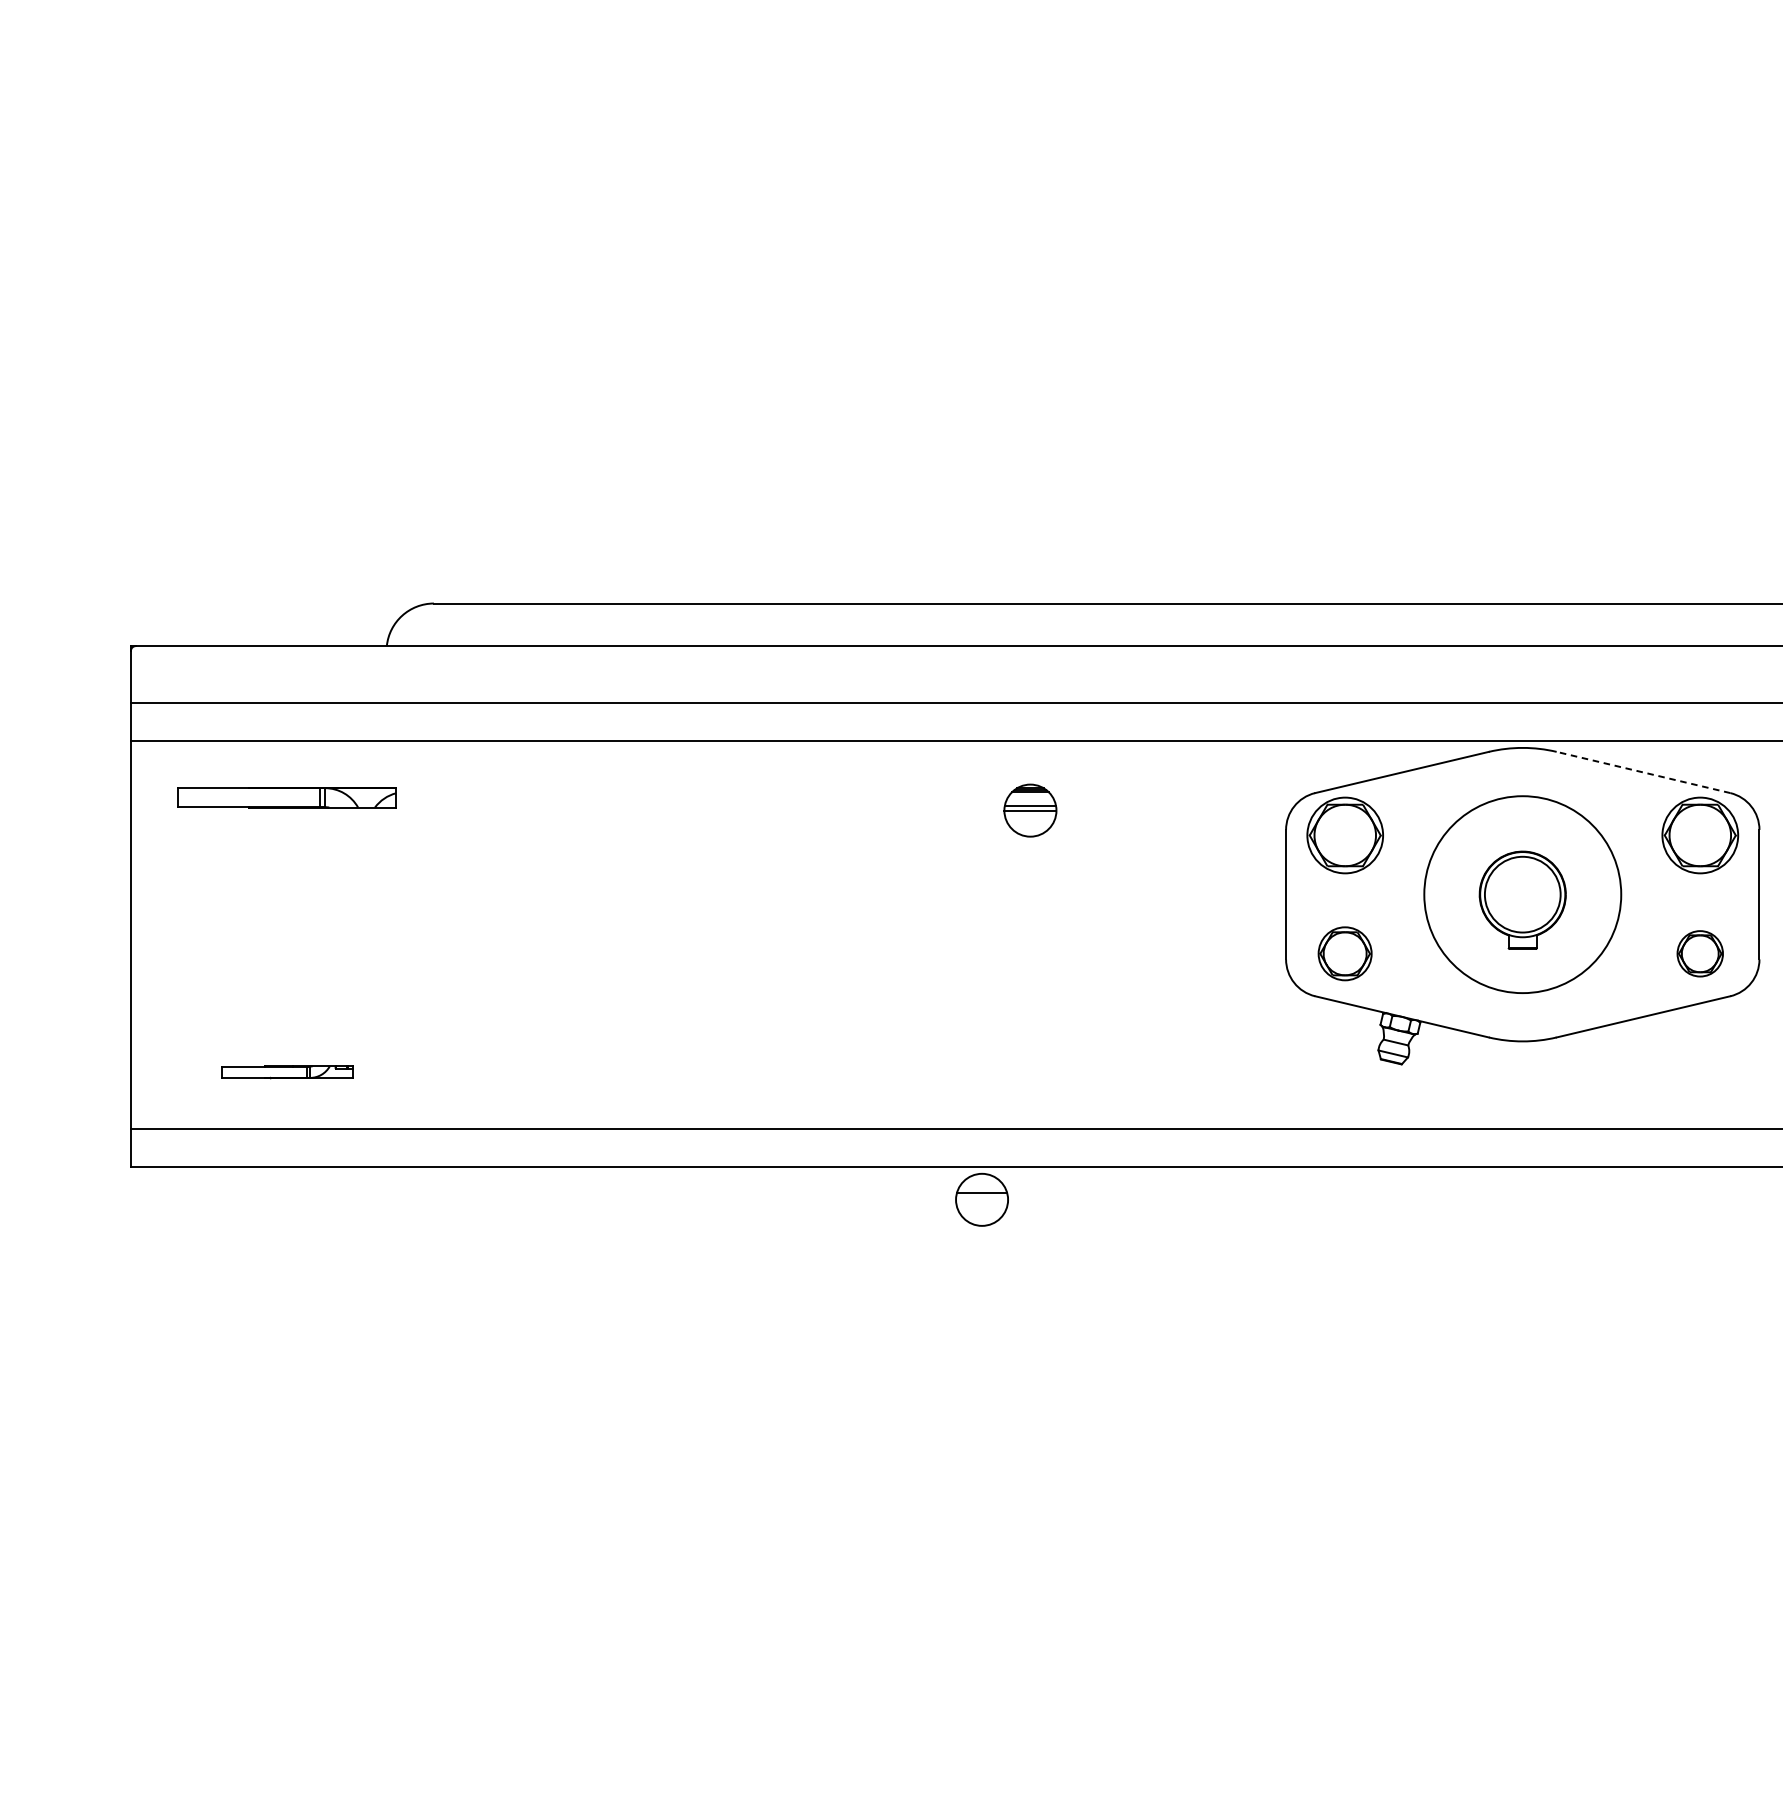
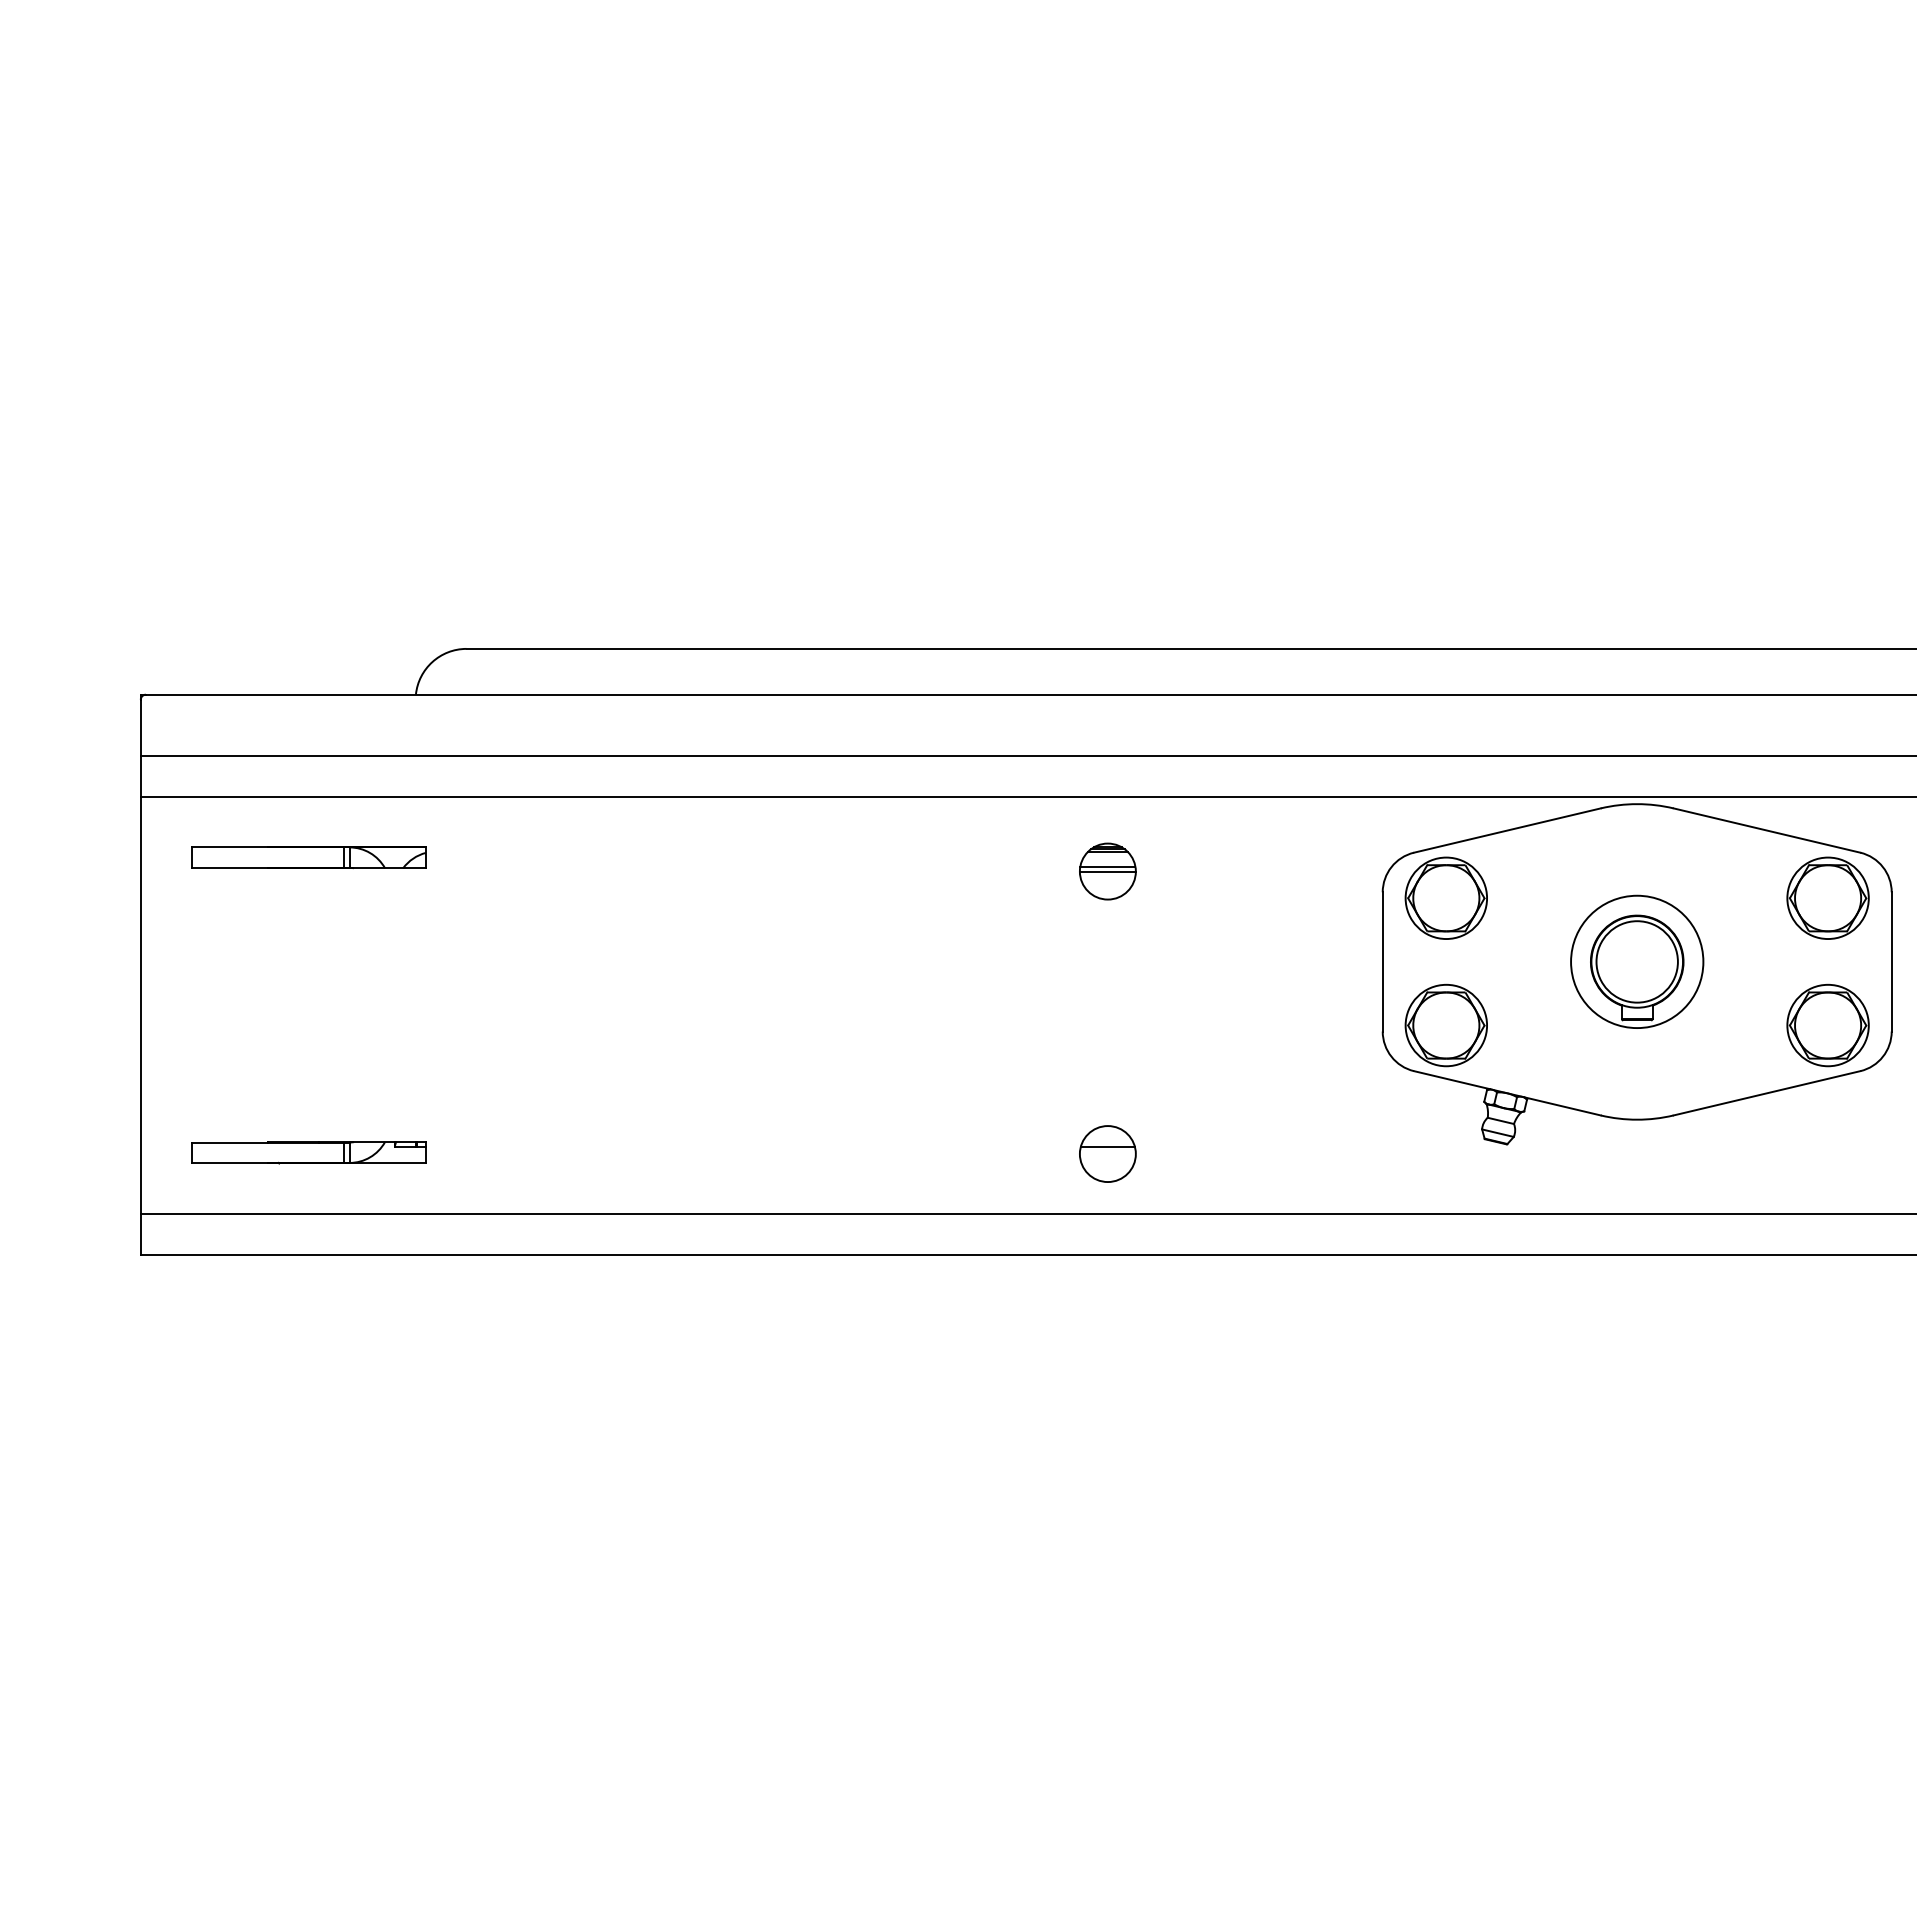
line: (1643, 772) -> (1767, 830), dashed -> solid
circle: (1523, 894) -> (1637, 961), size x0.62
part: (1344, 953) -> (1445, 1025), size x1.43
part: (1699, 953) -> (1827, 1025), size x1.67
part: (286, 1071) -> (308, 1152), size x1.67
part: (981, 1199) -> (1107, 1153), moved

